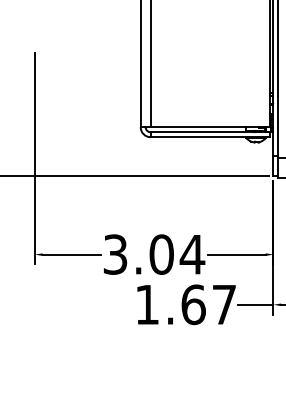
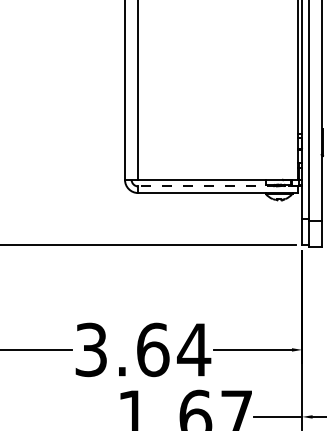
line: (210, 132) -> (218, 186), solid -> dashed
text: (161, 254) -> (152, 349), 3.04 -> 3.64

